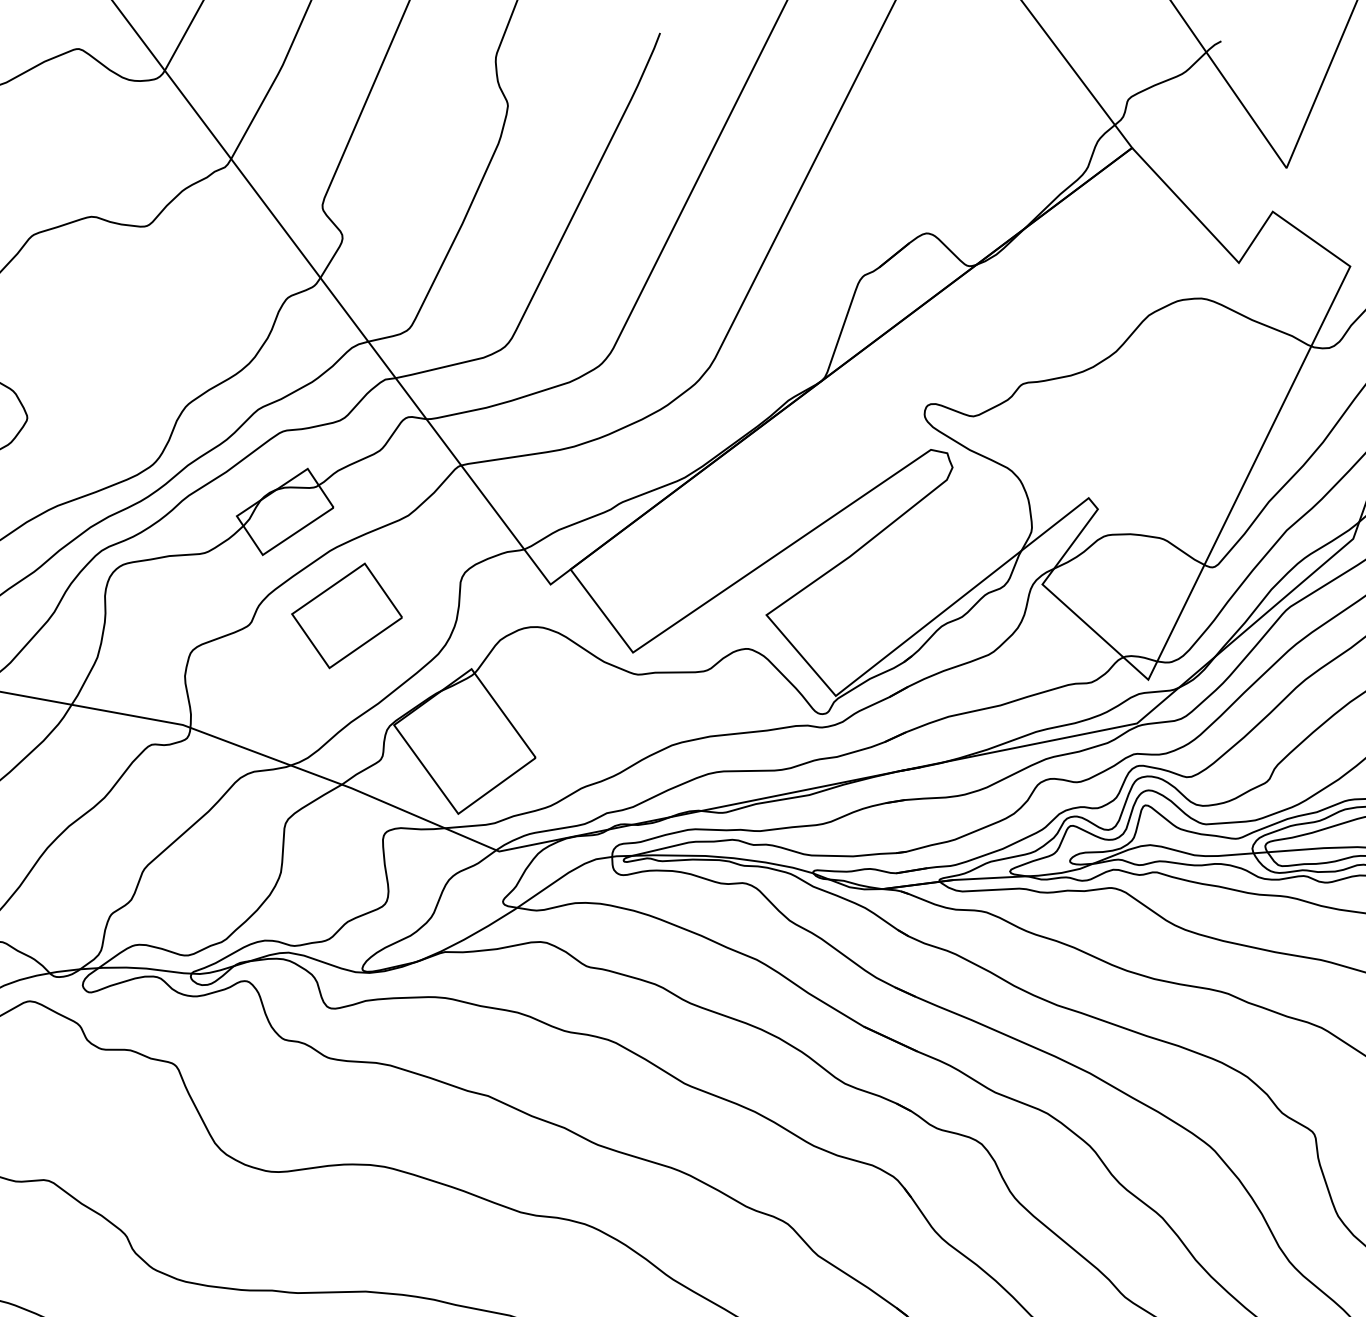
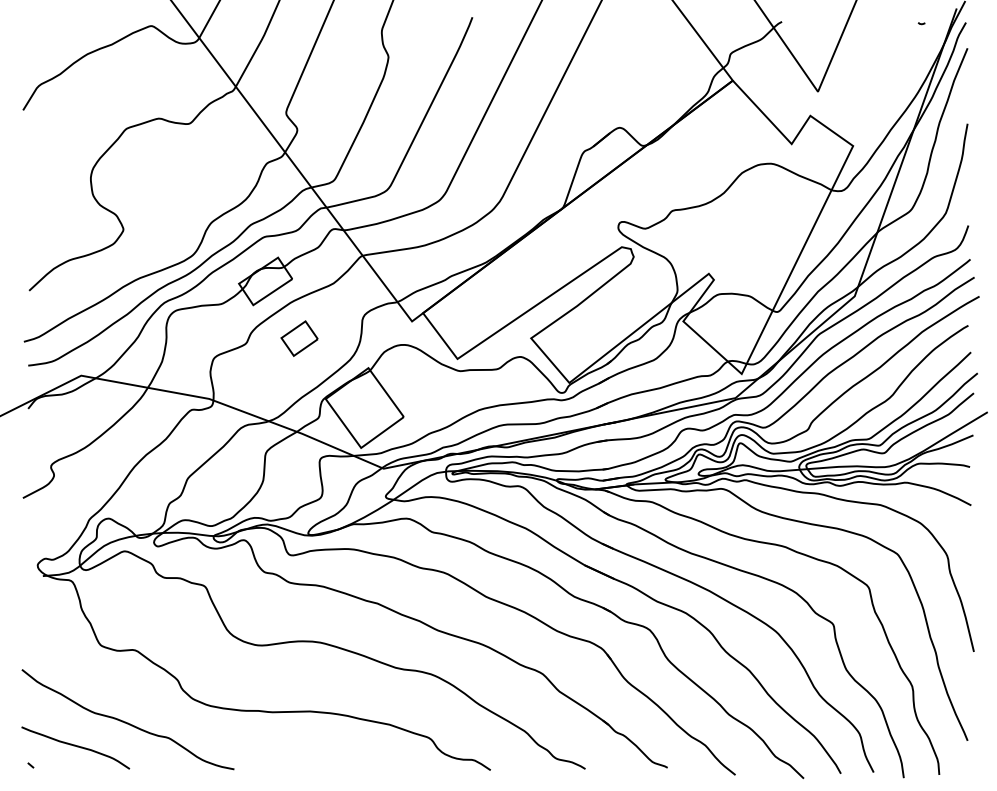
part: (346, 615) -> (299, 338), size x0.6

